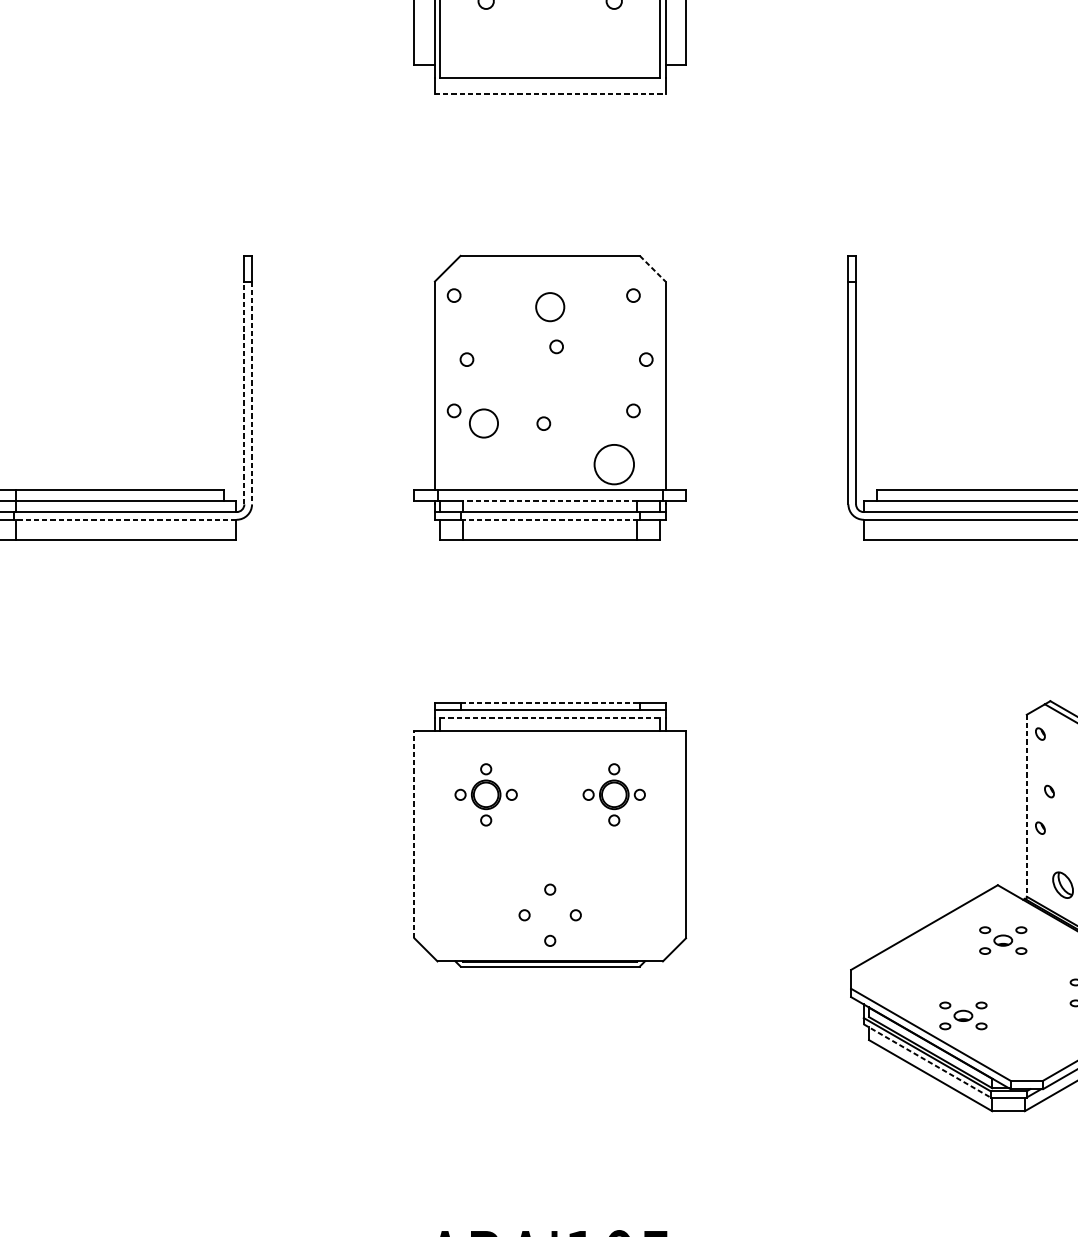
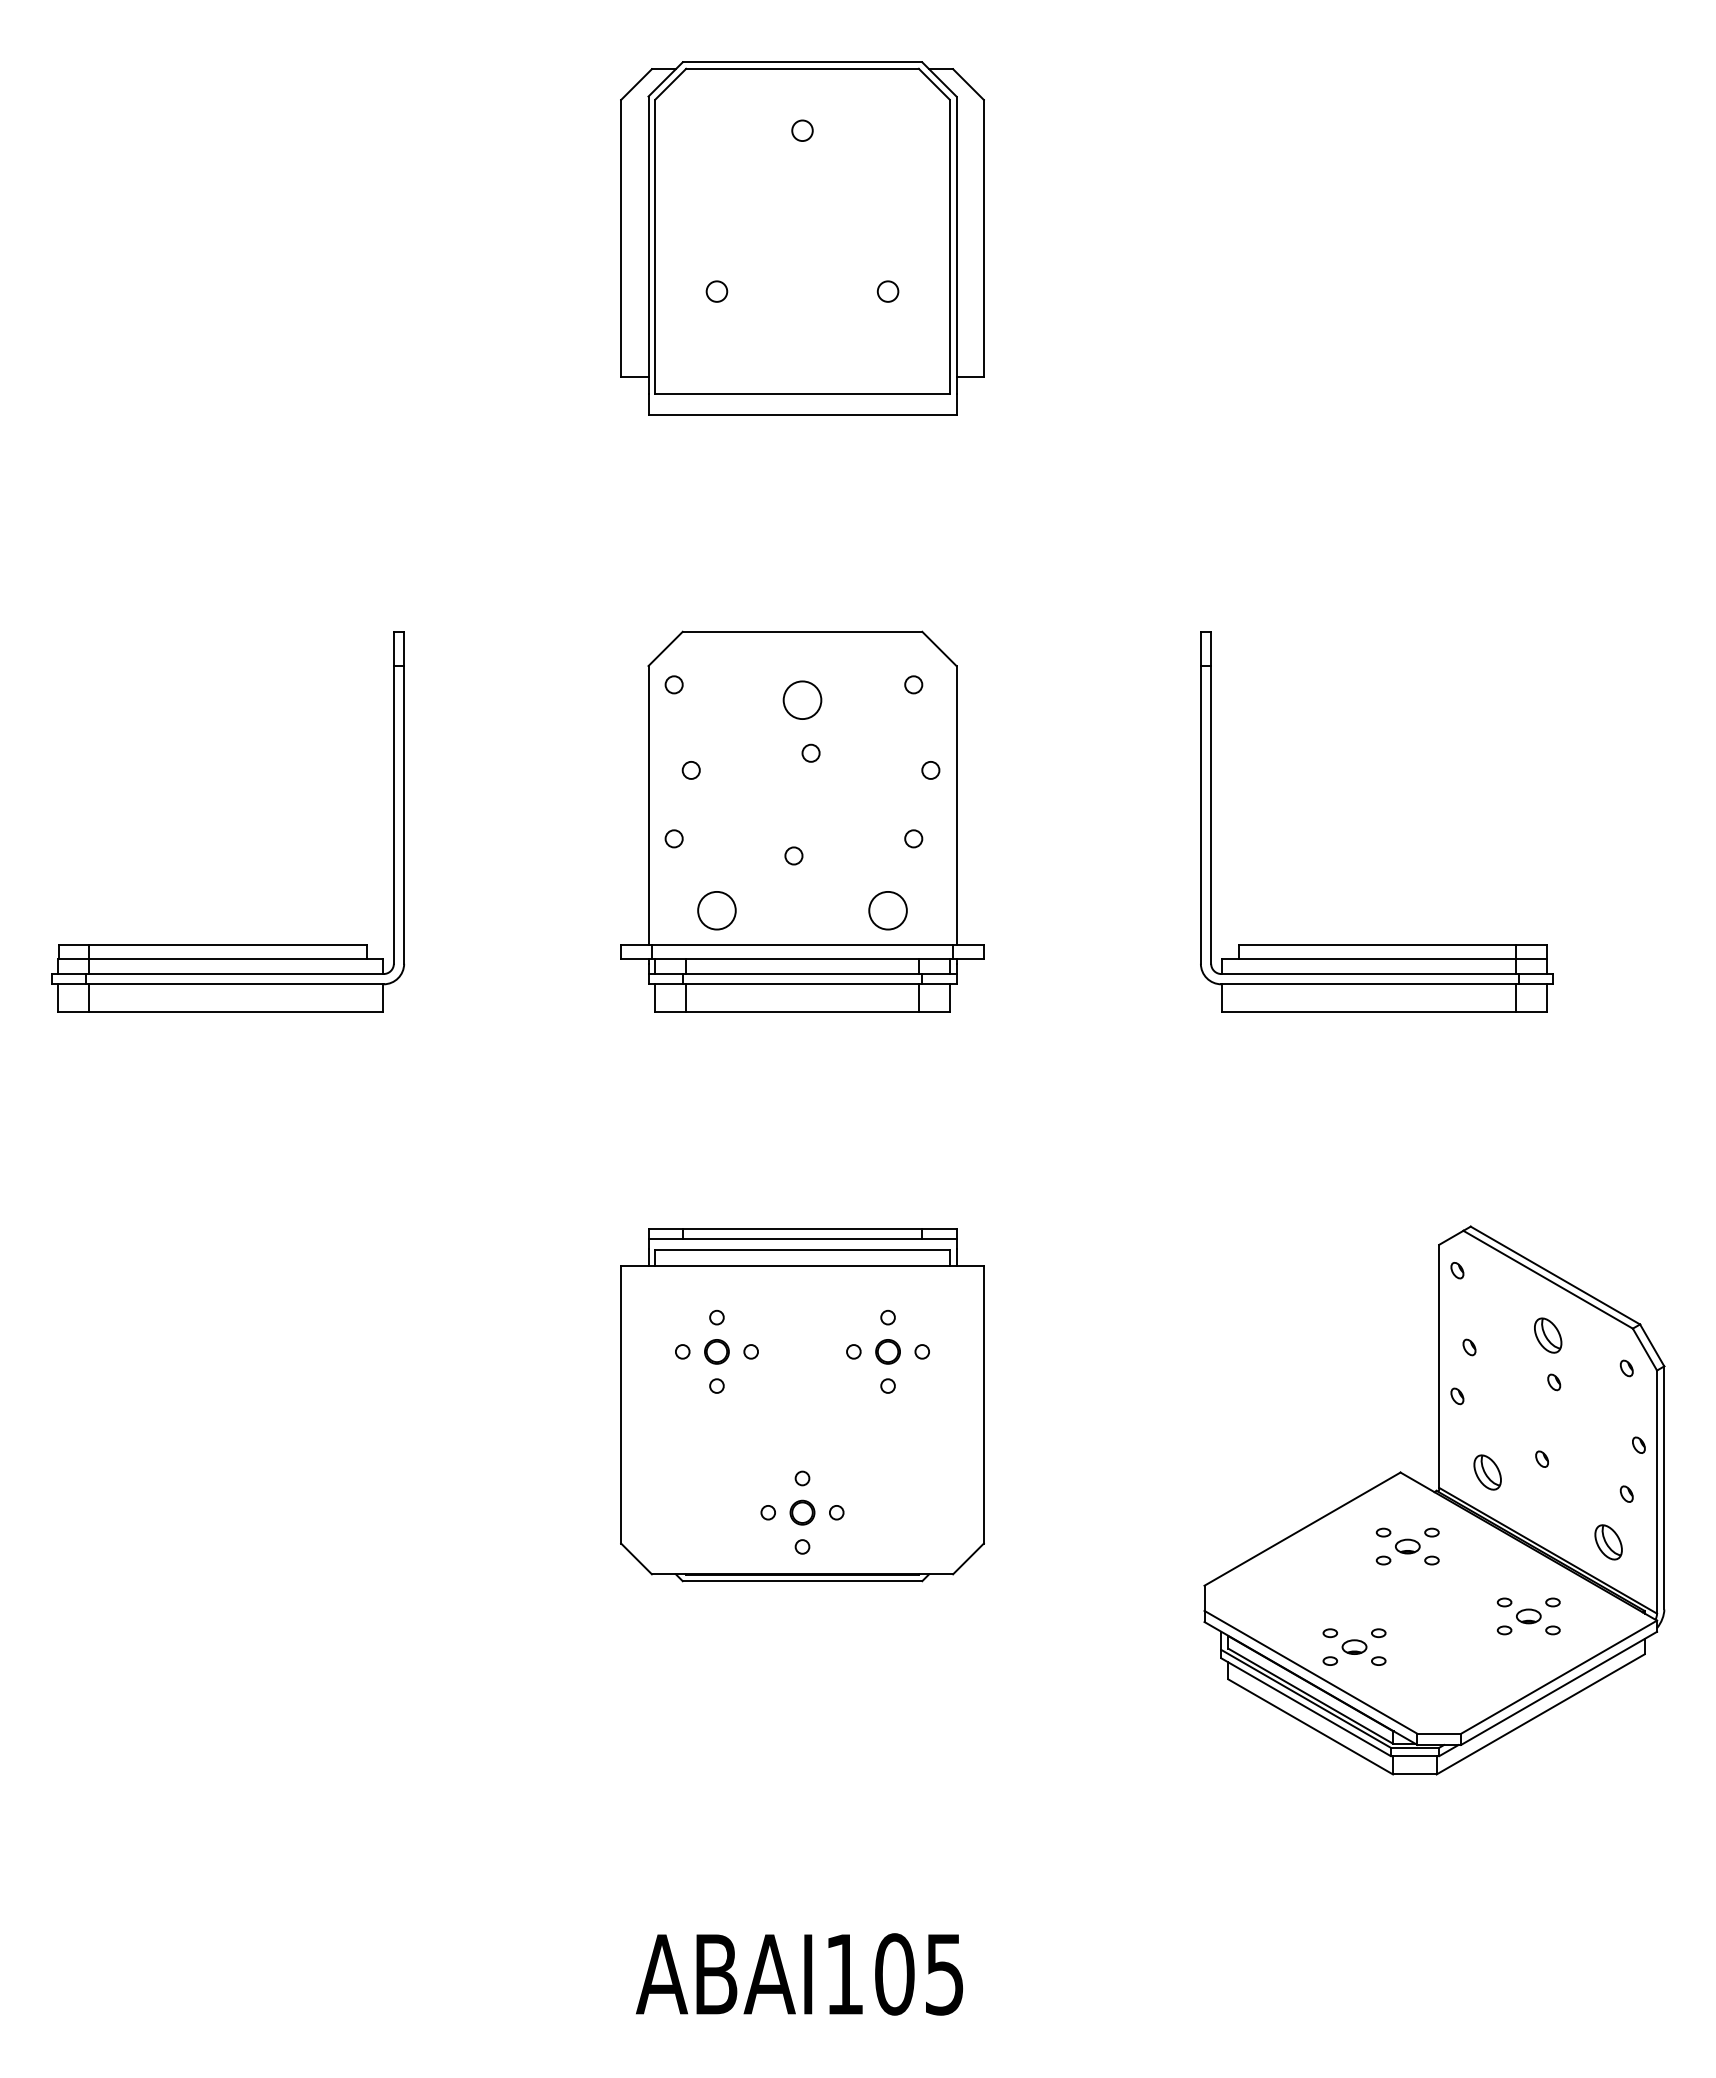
line: (550, 93) -> (803, 414), dashed -> solid
line: (652, 269) -> (939, 649), dashed -> solid
line: (244, 392) -> (393, 814), dashed -> solid
line: (252, 392) -> (404, 814), dashed -> solid
circle: (483, 423) -> (716, 910), moved
circle: (613, 464) -> (887, 910), size x0.71
line: (550, 500) -> (802, 958), dashed -> solid
line: (125, 519) -> (234, 984), dashed -> solid
line: (550, 519) -> (802, 984), dashed -> solid
line: (550, 702) -> (802, 1228), dashed -> solid
line: (550, 718) -> (803, 1249), dashed -> solid
circle: (485, 794) -> (716, 1351), size x0.62
circle: (613, 794) -> (887, 1351), size x0.62
line: (1027, 805) -> (1439, 1366), dashed -> solid
line: (414, 834) -> (621, 1404), dashed -> solid
part: (550, 915) -> (802, 1512), added
line: (927, 1061) -> (1306, 1707), dashed -> solid

